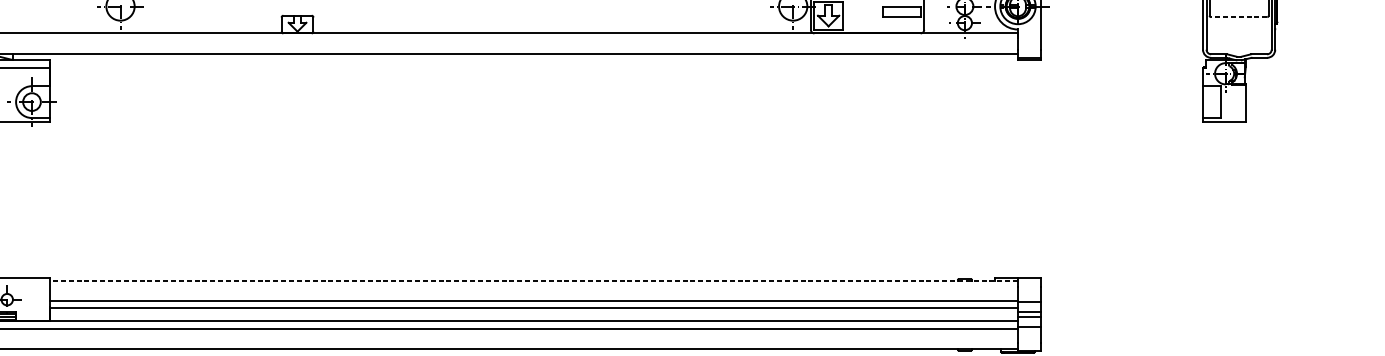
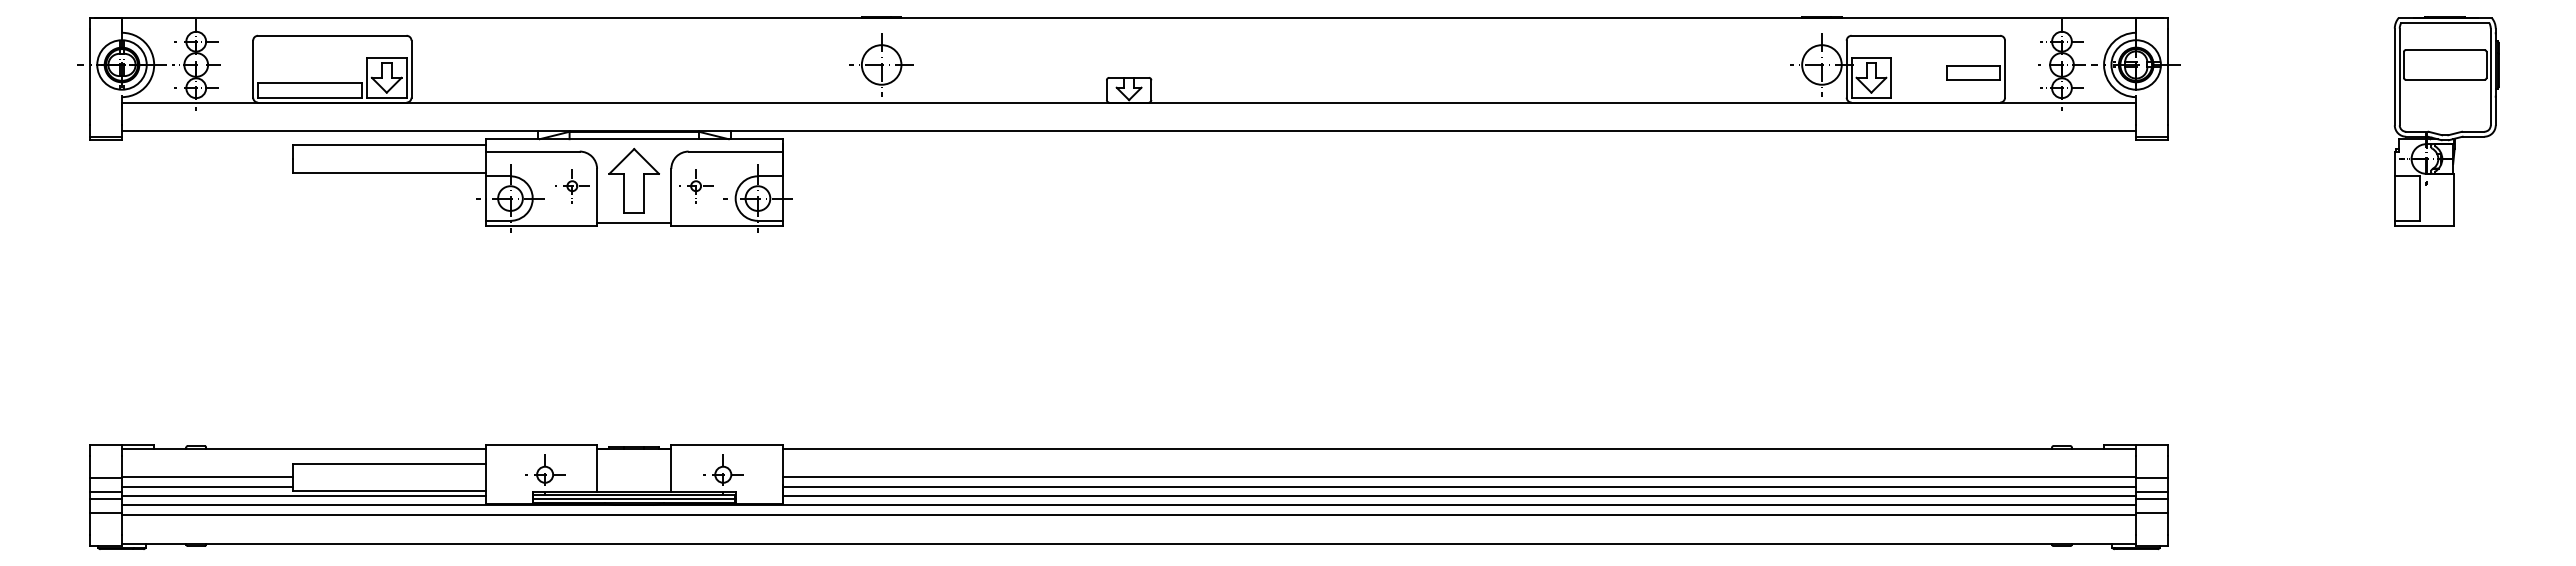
line: (1238, 16) -> (2444, 79), dashed -> solid
line: (533, 280) -> (1459, 448), dashed -> solid
line: (533, 315) -> (1459, 496), added

